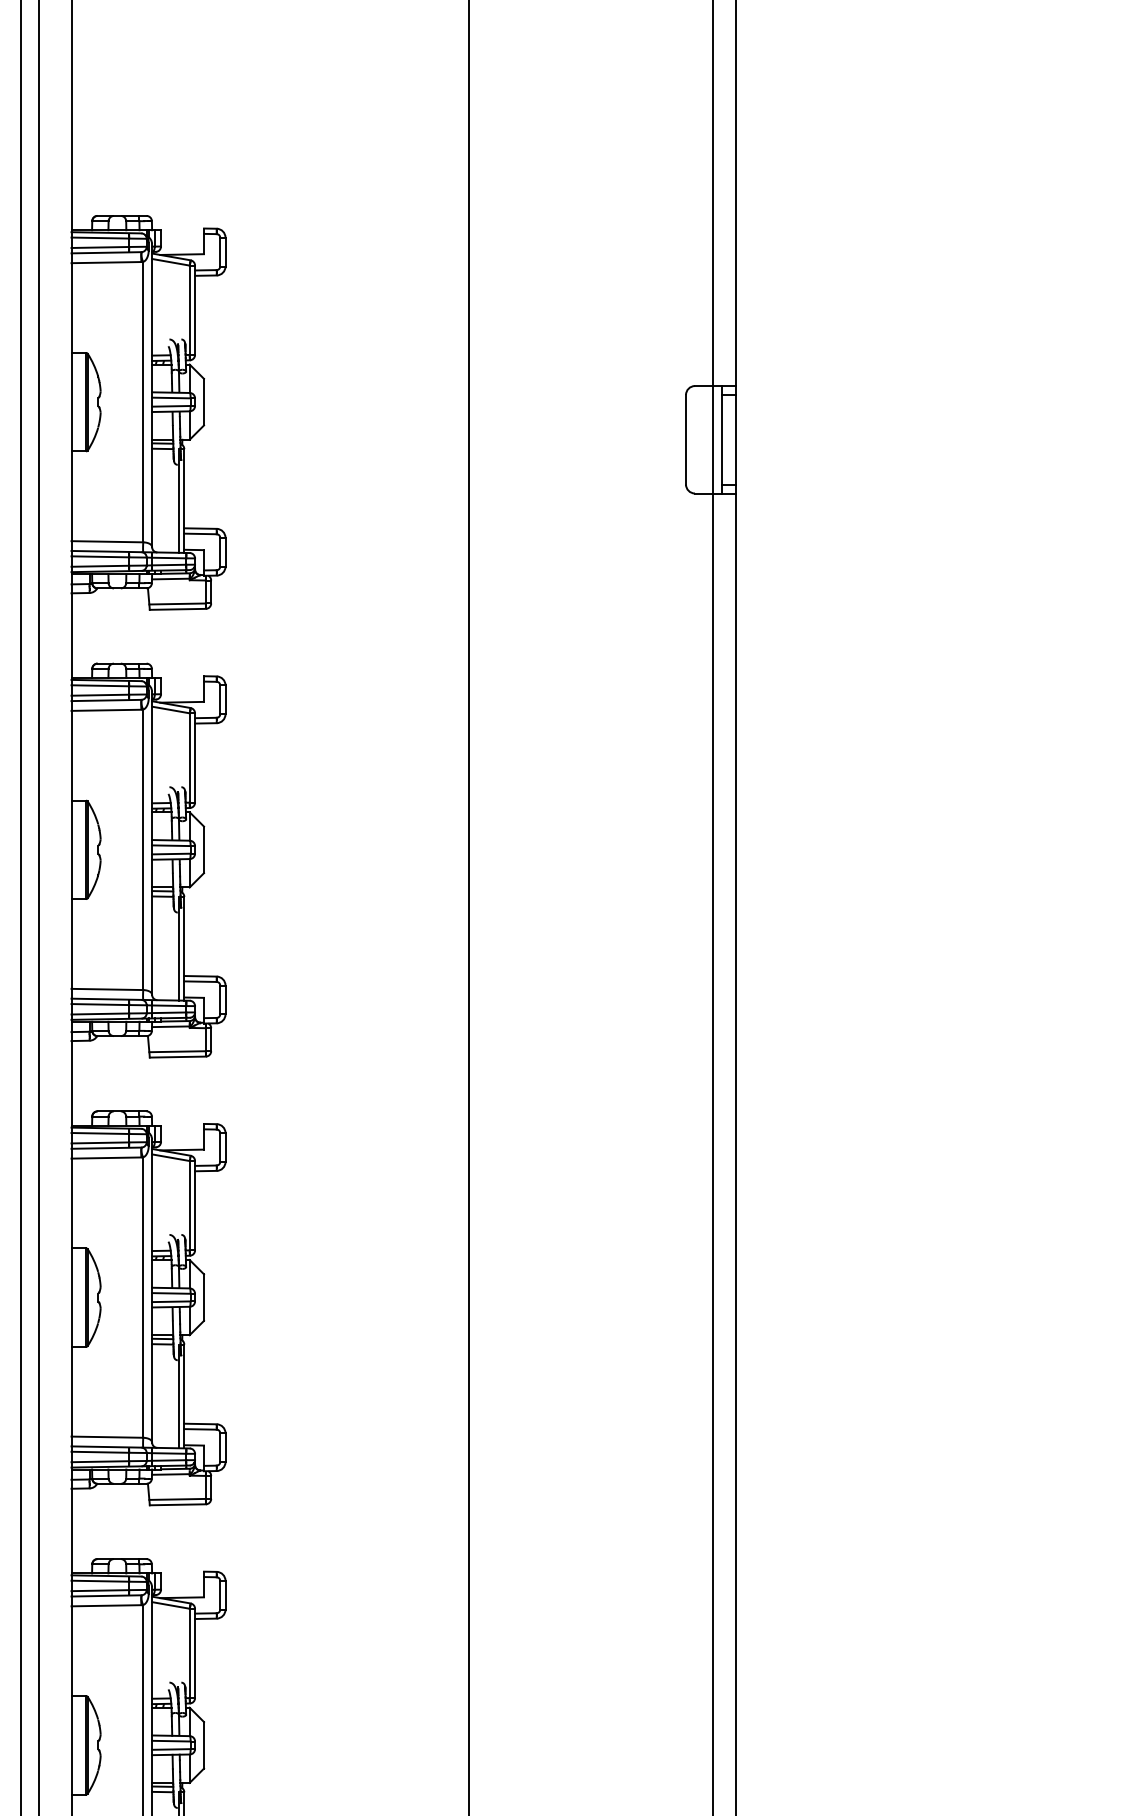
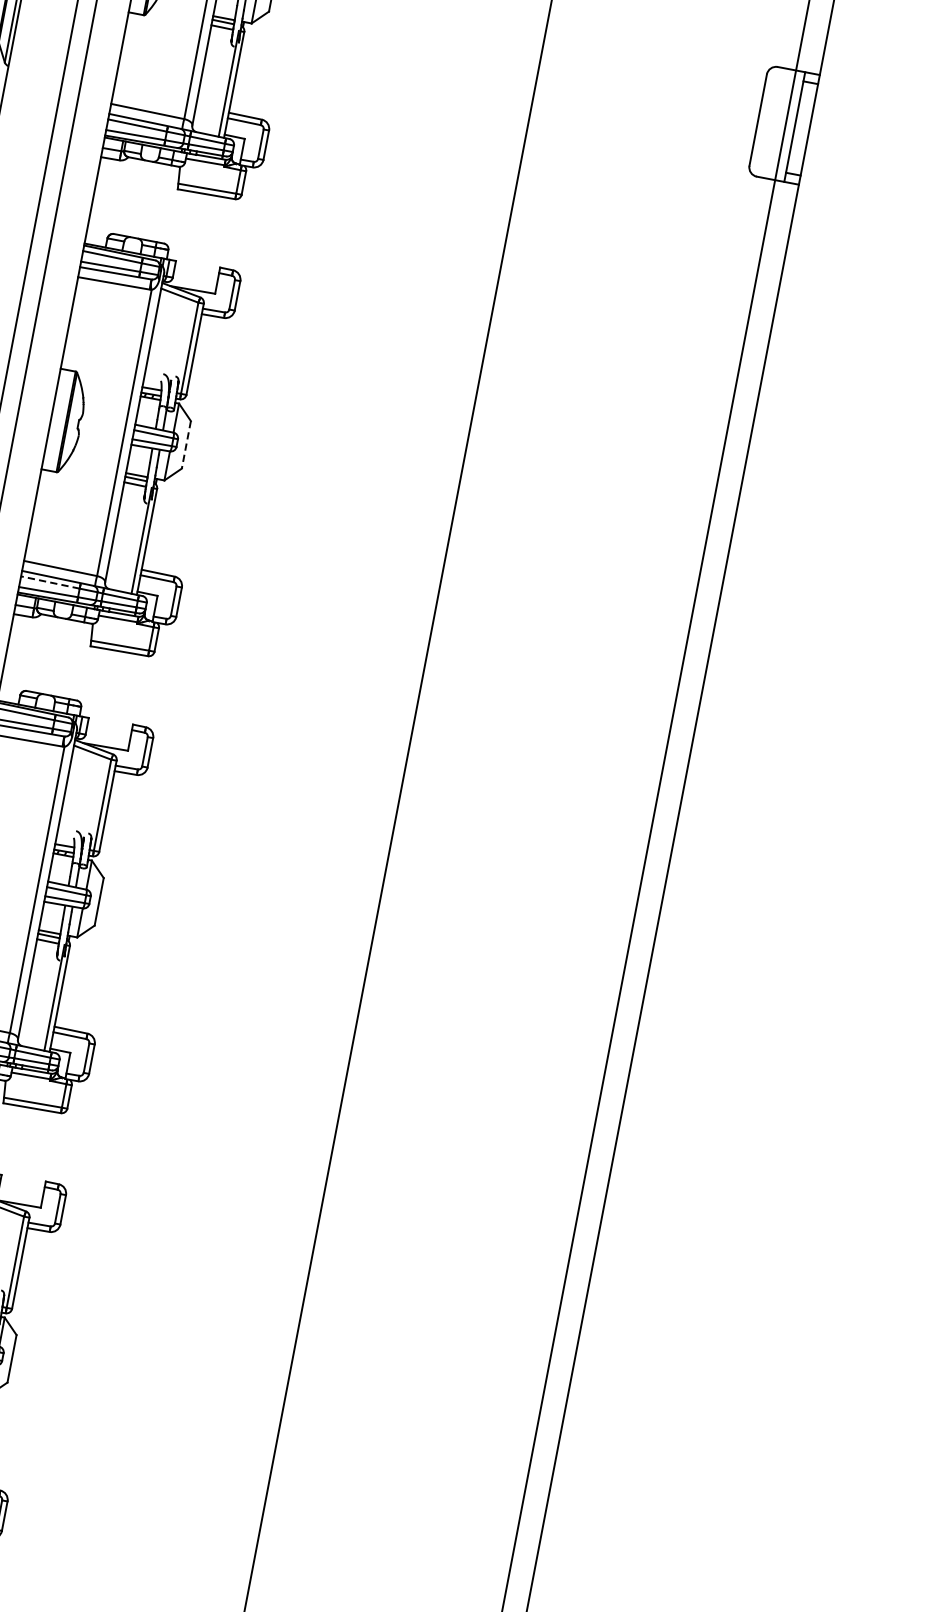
line: (204, 850) -> (186, 445), solid -> dashed
line: (100, 1004) -> (50, 582), solid -> dashed

